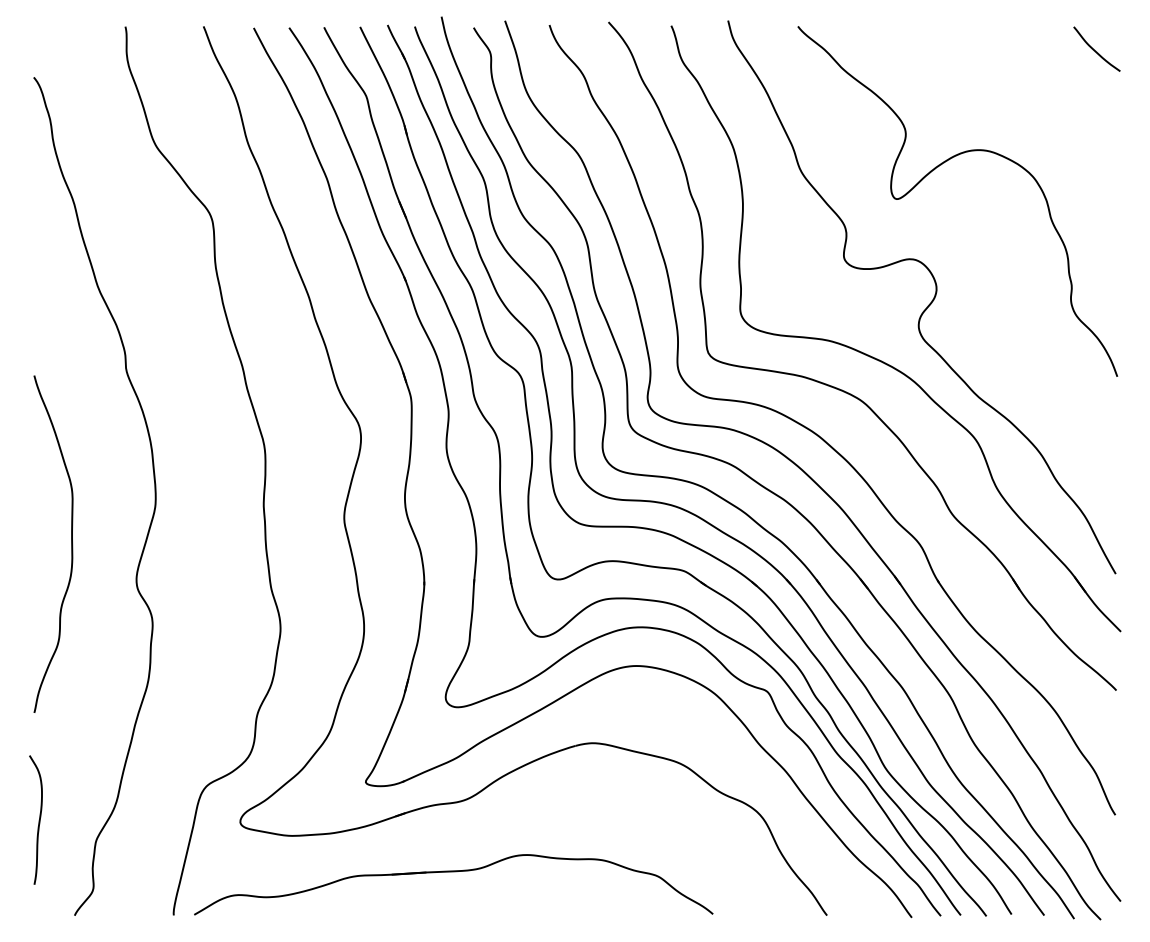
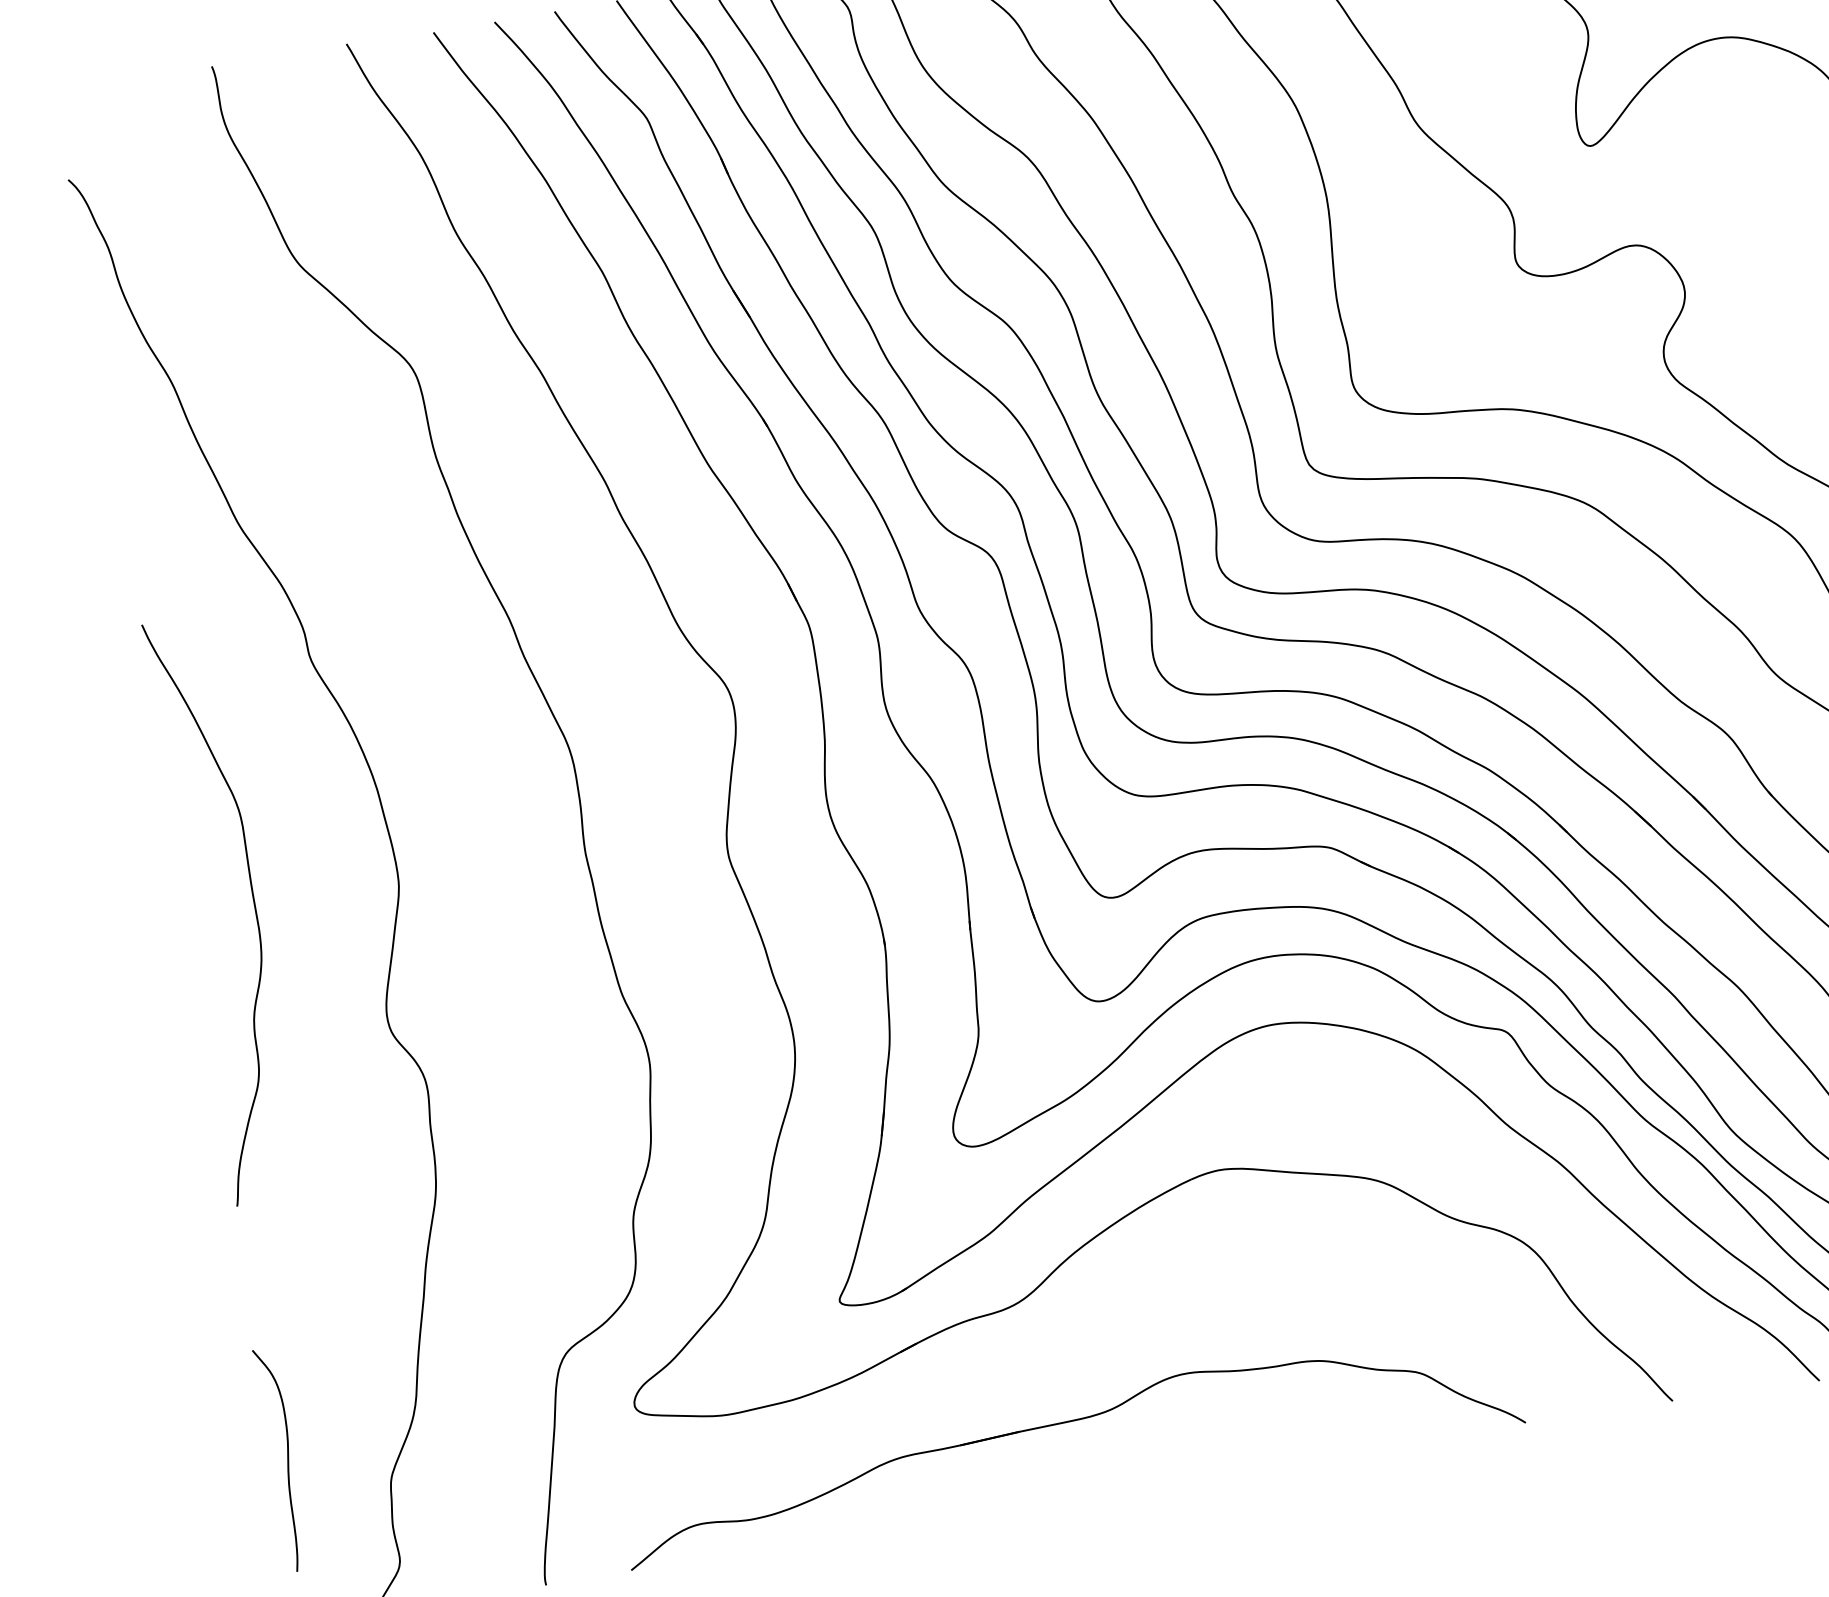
curve: (71, 543) -> (253, 903), moved
part: (453, 872) -> (1066, 1424), moved

